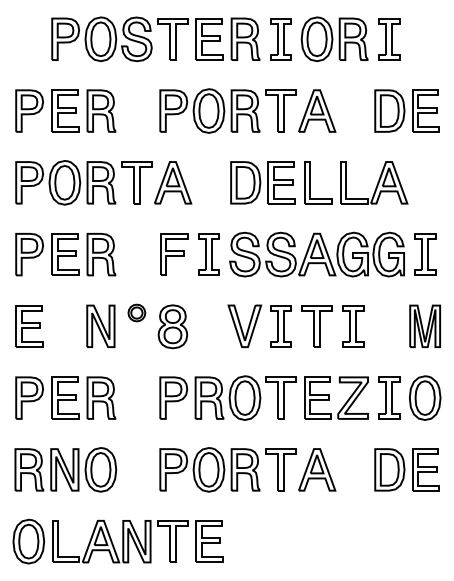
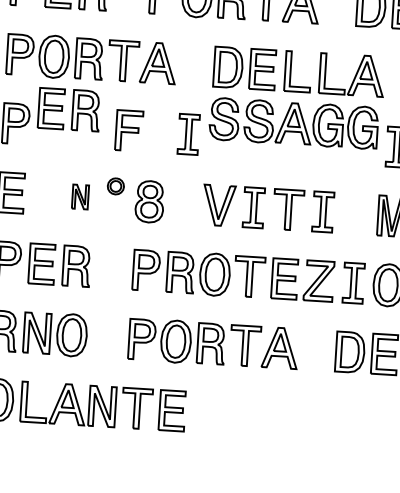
part: (83, 254) -> (68, 109), moved
part: (174, 254) -> (129, 130), moved
part: (316, 254) -> (293, 123), moved
part: (100, 325) -> (80, 196), size x0.6

